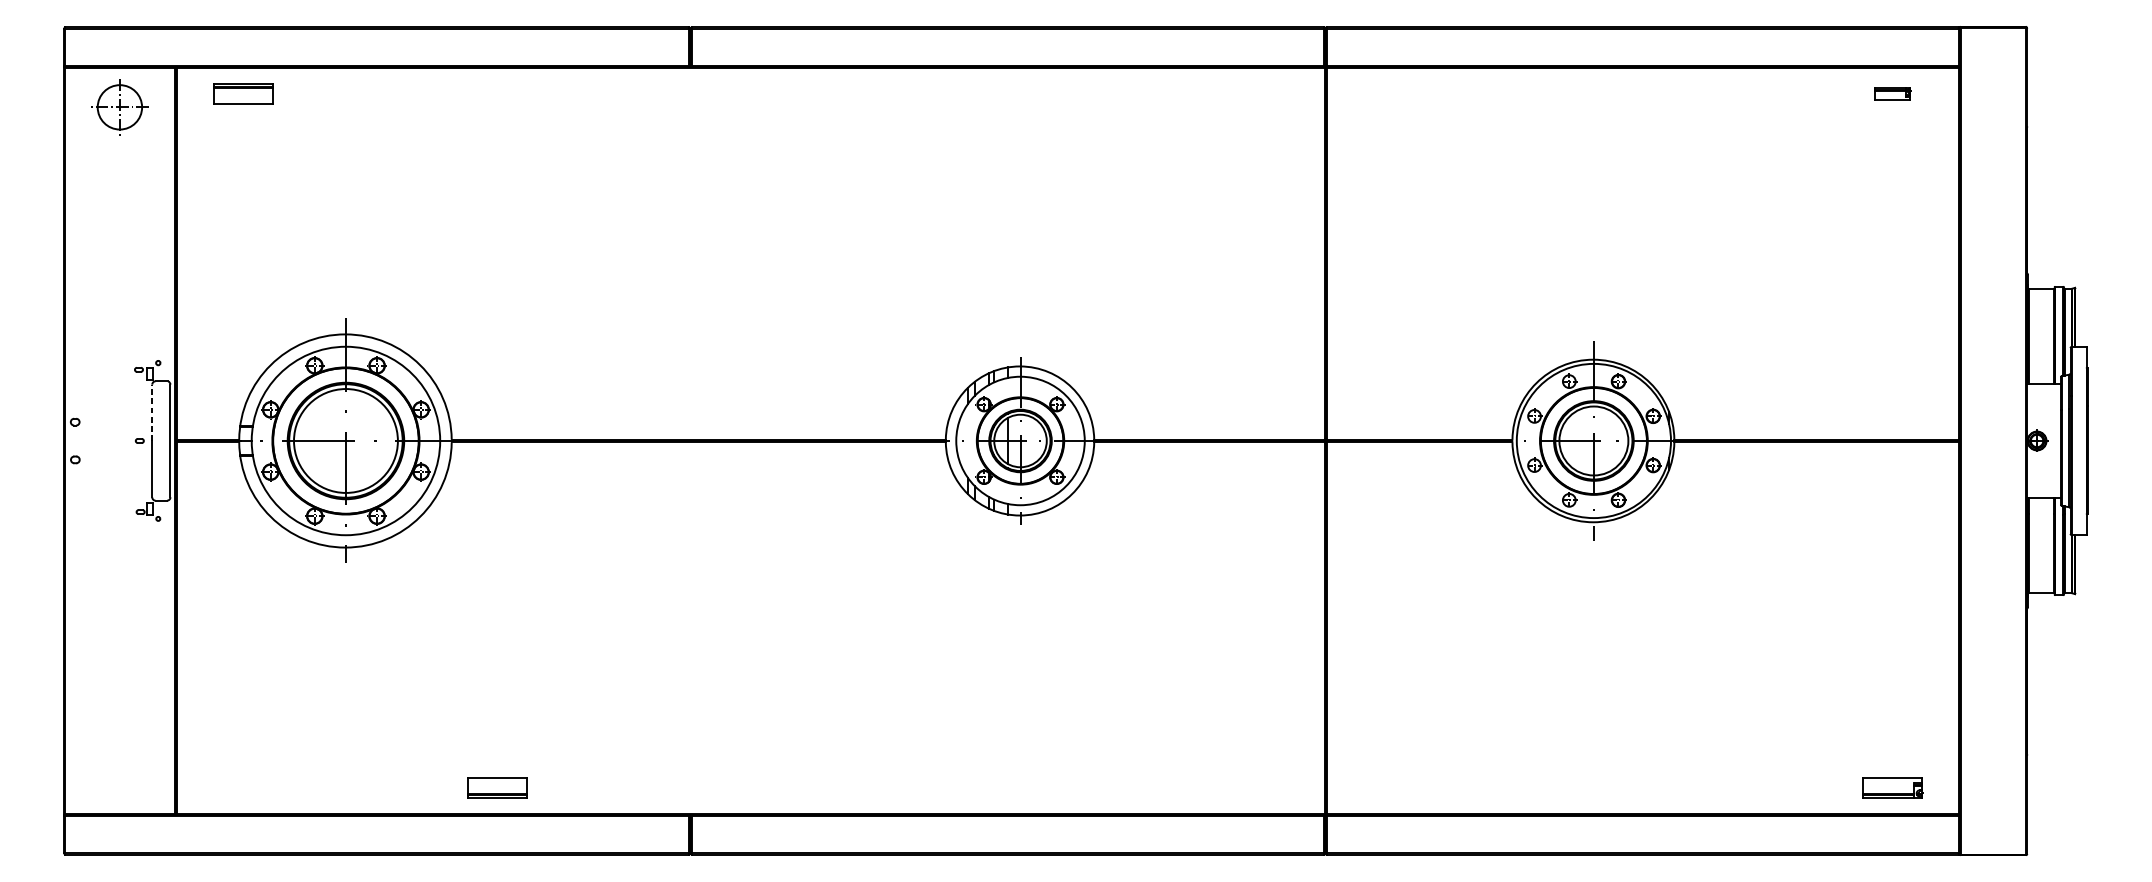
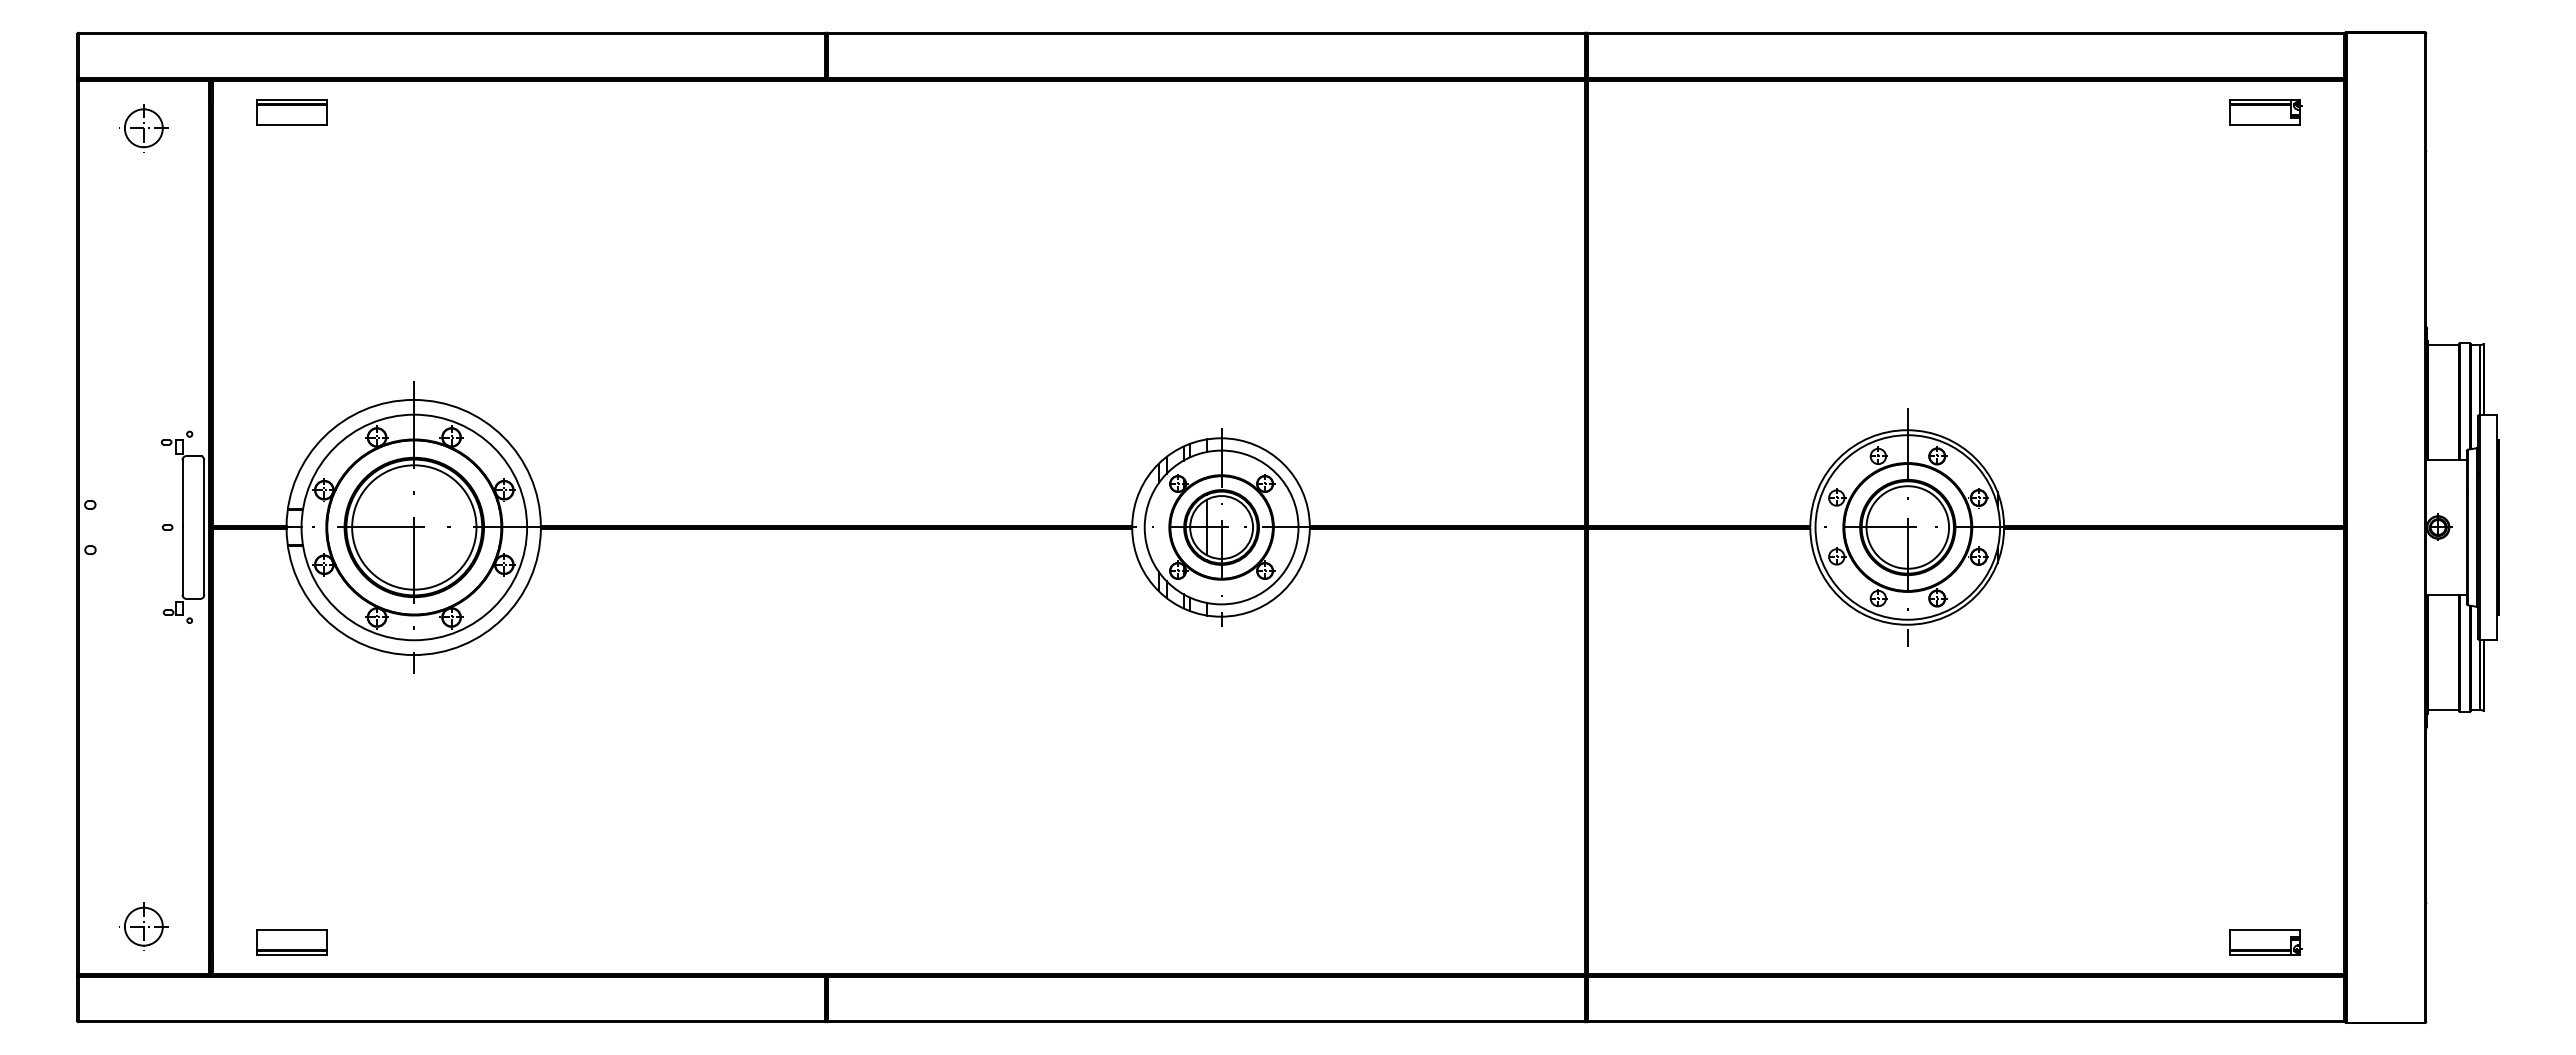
part: (1892, 94) -> (2265, 112), size x1.67
part: (119, 107) -> (143, 128), size x0.71
line: (152, 412) -> (182, 493), dashed -> solid
part: (119, 774) -> (143, 926), added
part: (497, 787) -> (291, 942), moved

